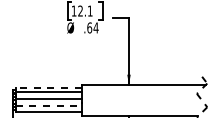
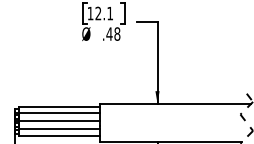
text: (92, 27) -> (112, 33), .64 -> .48
line: (48, 87) -> (59, 106), dashed -> solid
line: (48, 105) -> (59, 128), dashed -> solid

